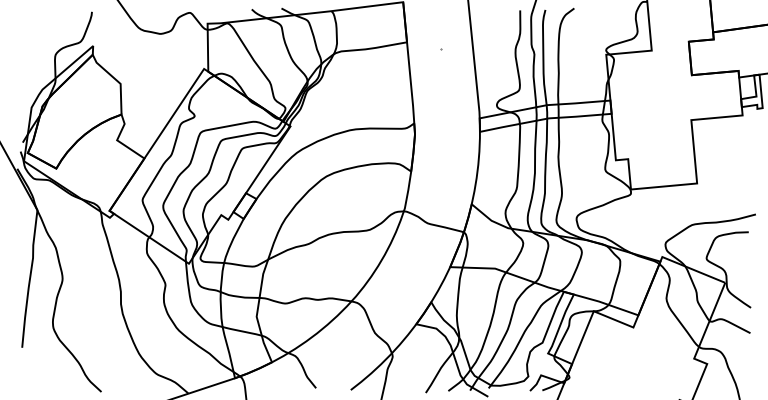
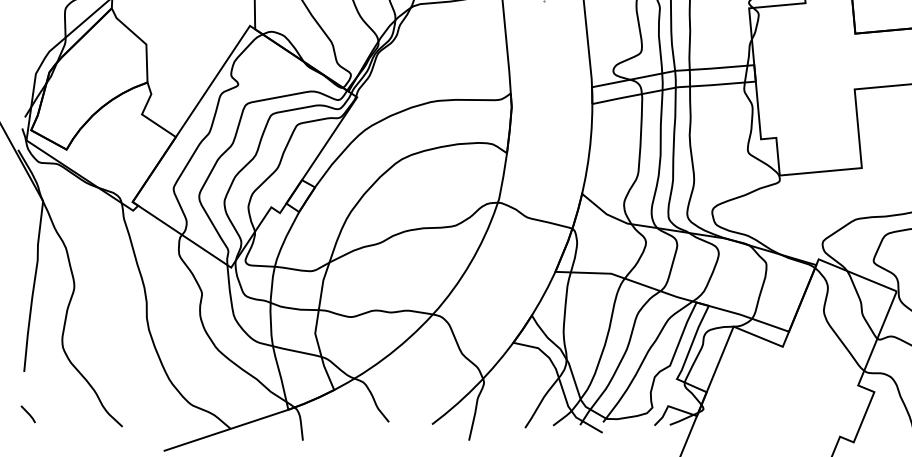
line: (25, 381) -> (28, 413), added

